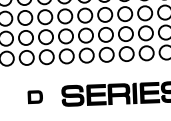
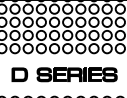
part: (35, 96) -> (19, 74), size x1.67

